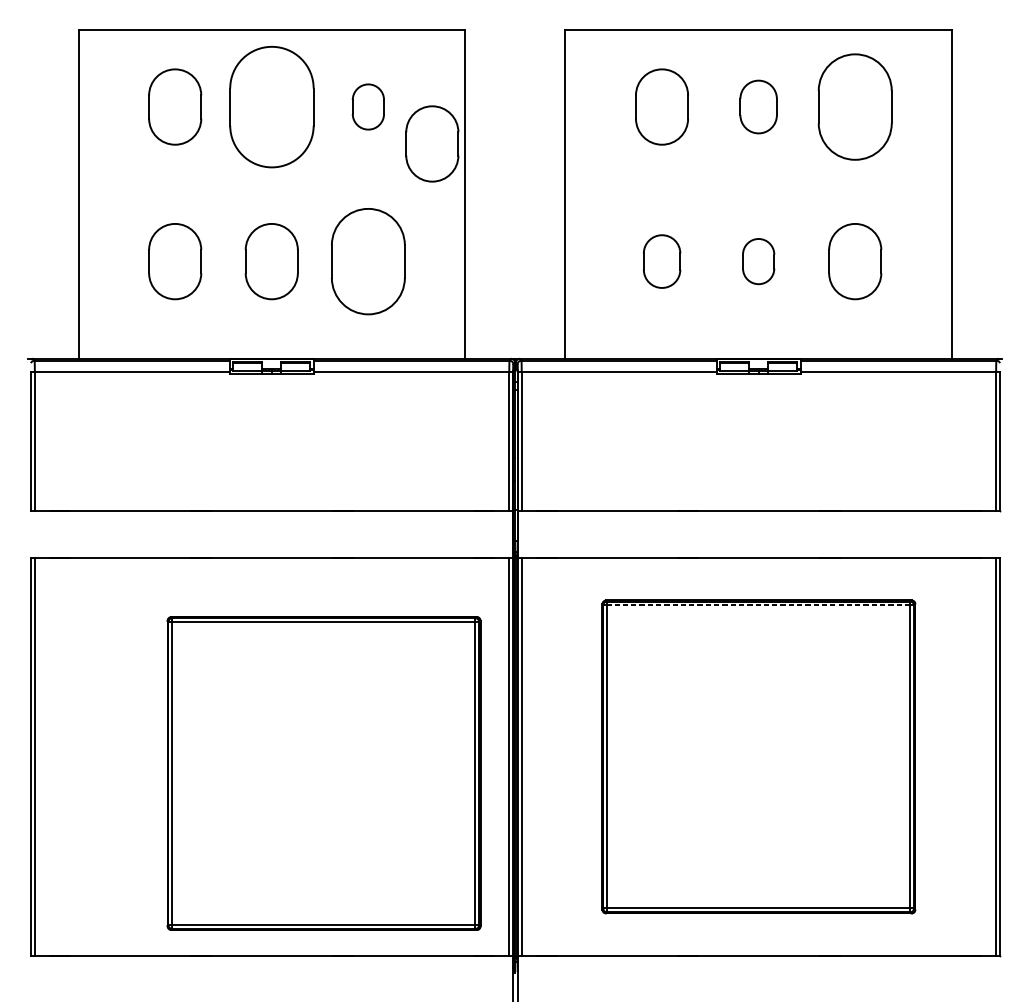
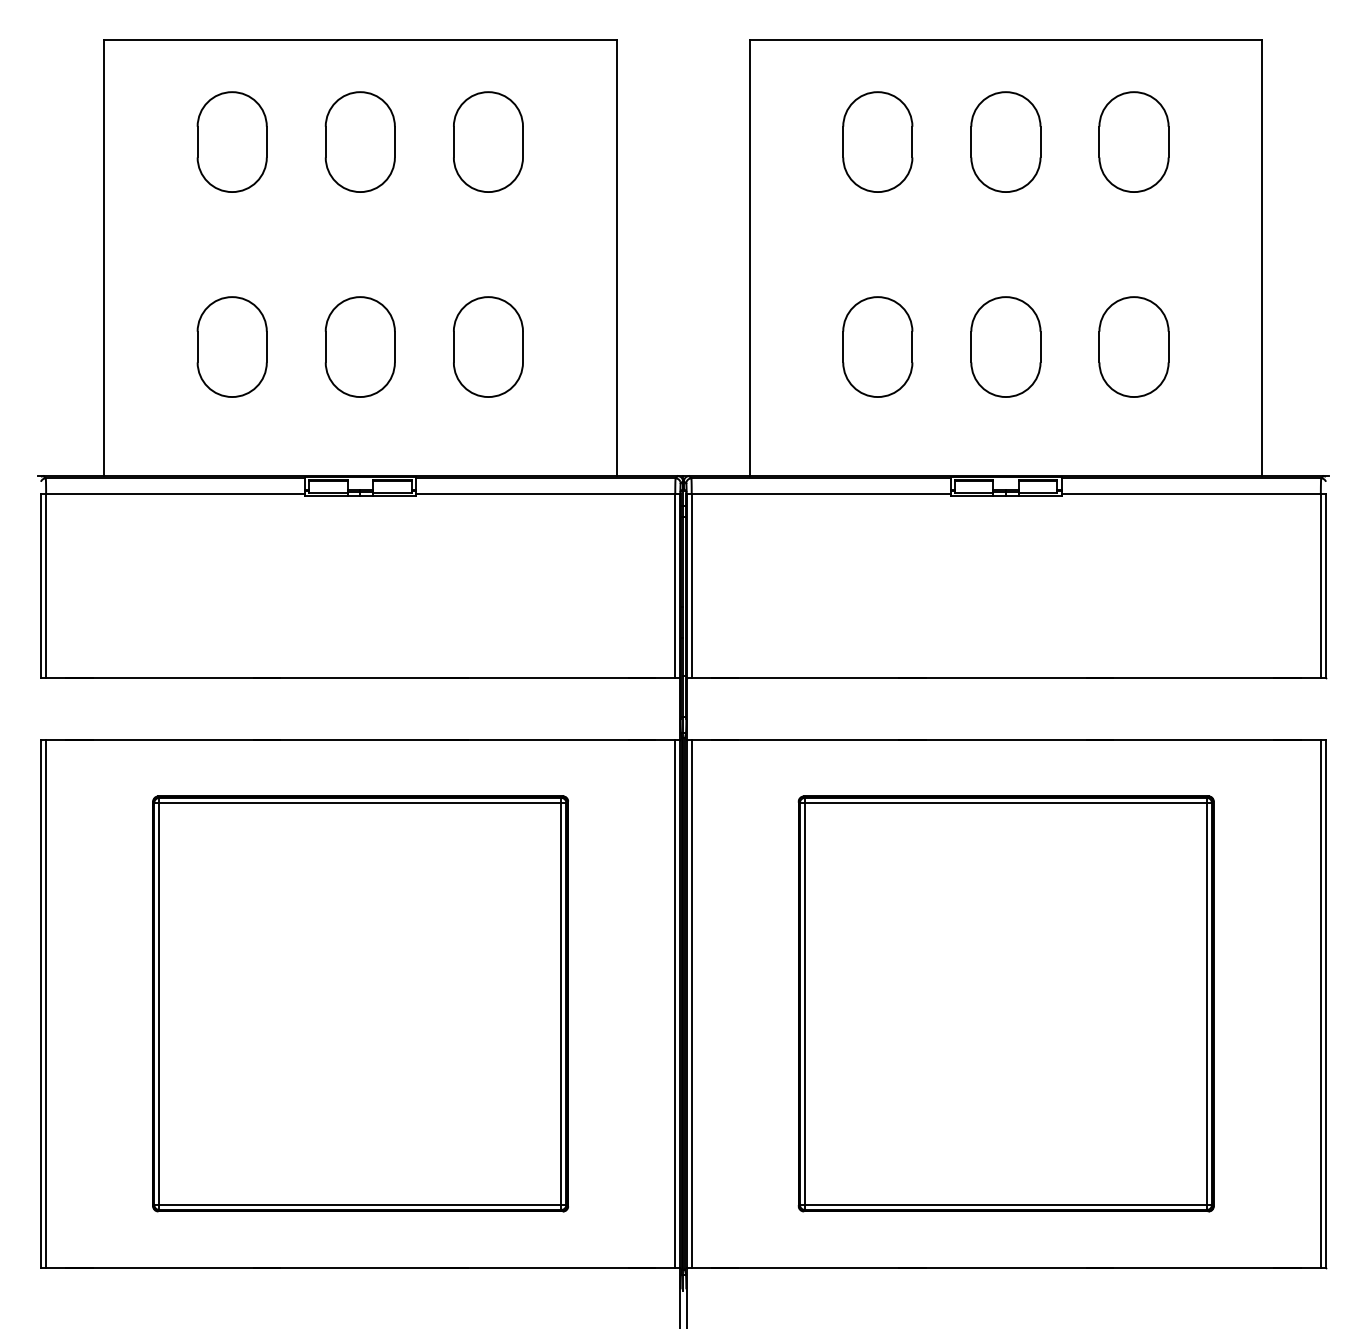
part: (271, 106) -> (359, 141), size x0.62
part: (368, 106) -> (488, 141), size x1.67
part: (758, 106) -> (1005, 141), size x1.43
part: (854, 106) -> (1133, 141), size x0.71
part: (431, 143) -> (572, 190), removed
part: (368, 261) -> (488, 346), size x0.71
part: (661, 261) -> (877, 346), size x1.43
part: (758, 261) -> (1005, 346), size x1.67
line: (758, 605) -> (1005, 803), dashed -> solid
part: (323, 773) -> (360, 1003), moved

